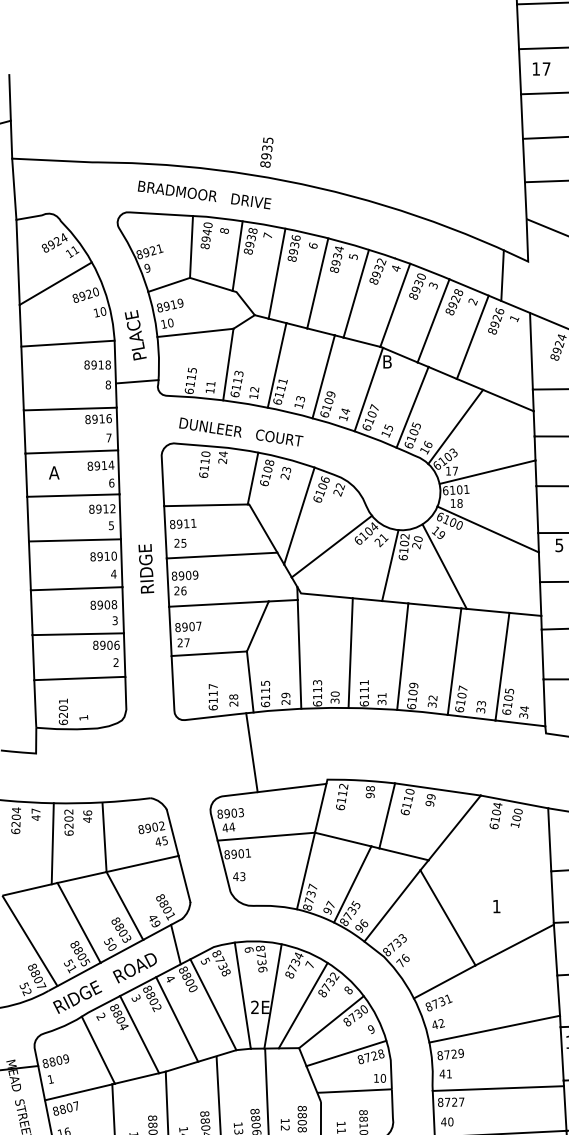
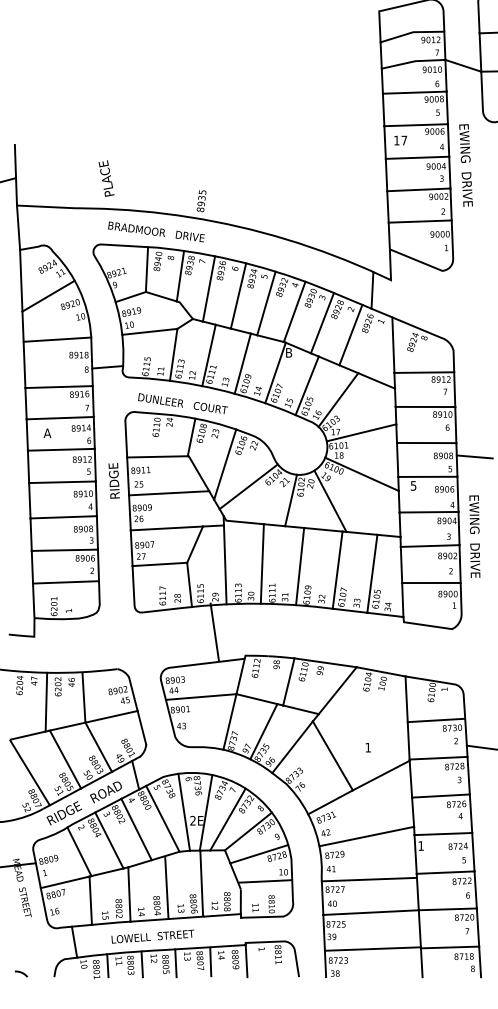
text: (135, 335) -> (106, 178), moved
text: (145, 568) -> (113, 480), moved
line: (251, 751) -> (214, 631), moved

